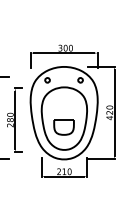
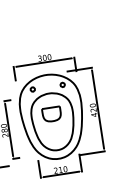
part: (63, 127) -> (51, 114), moved

